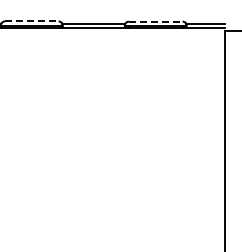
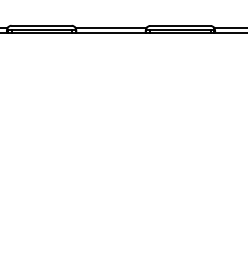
line: (31, 21) -> (41, 25), dashed -> solid
line: (155, 21) -> (180, 25), dashed -> solid

